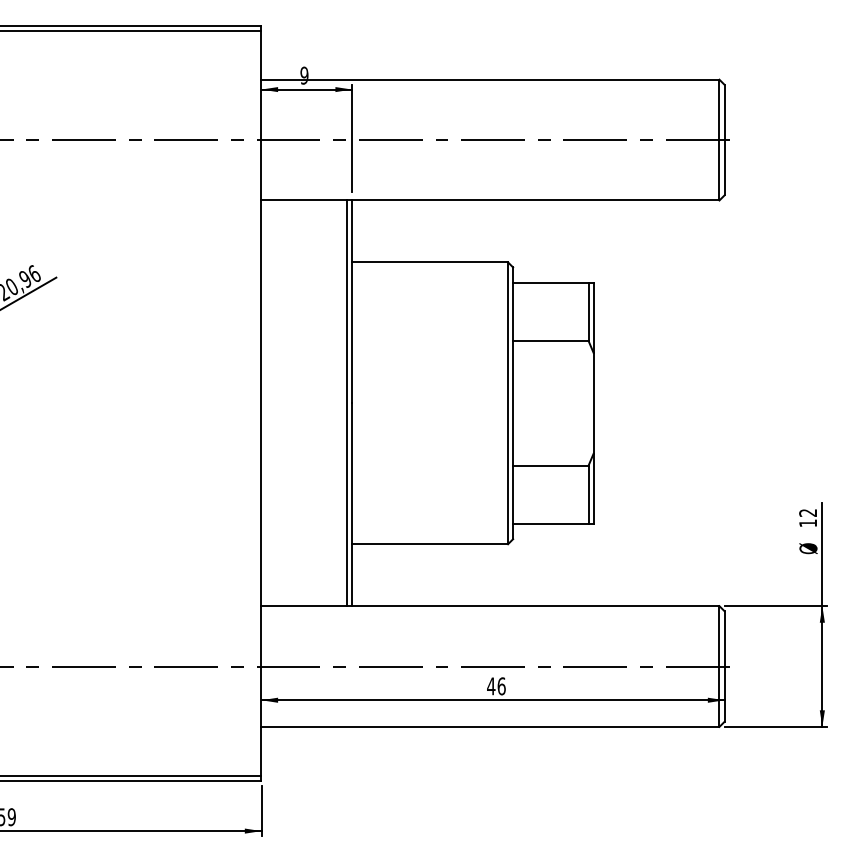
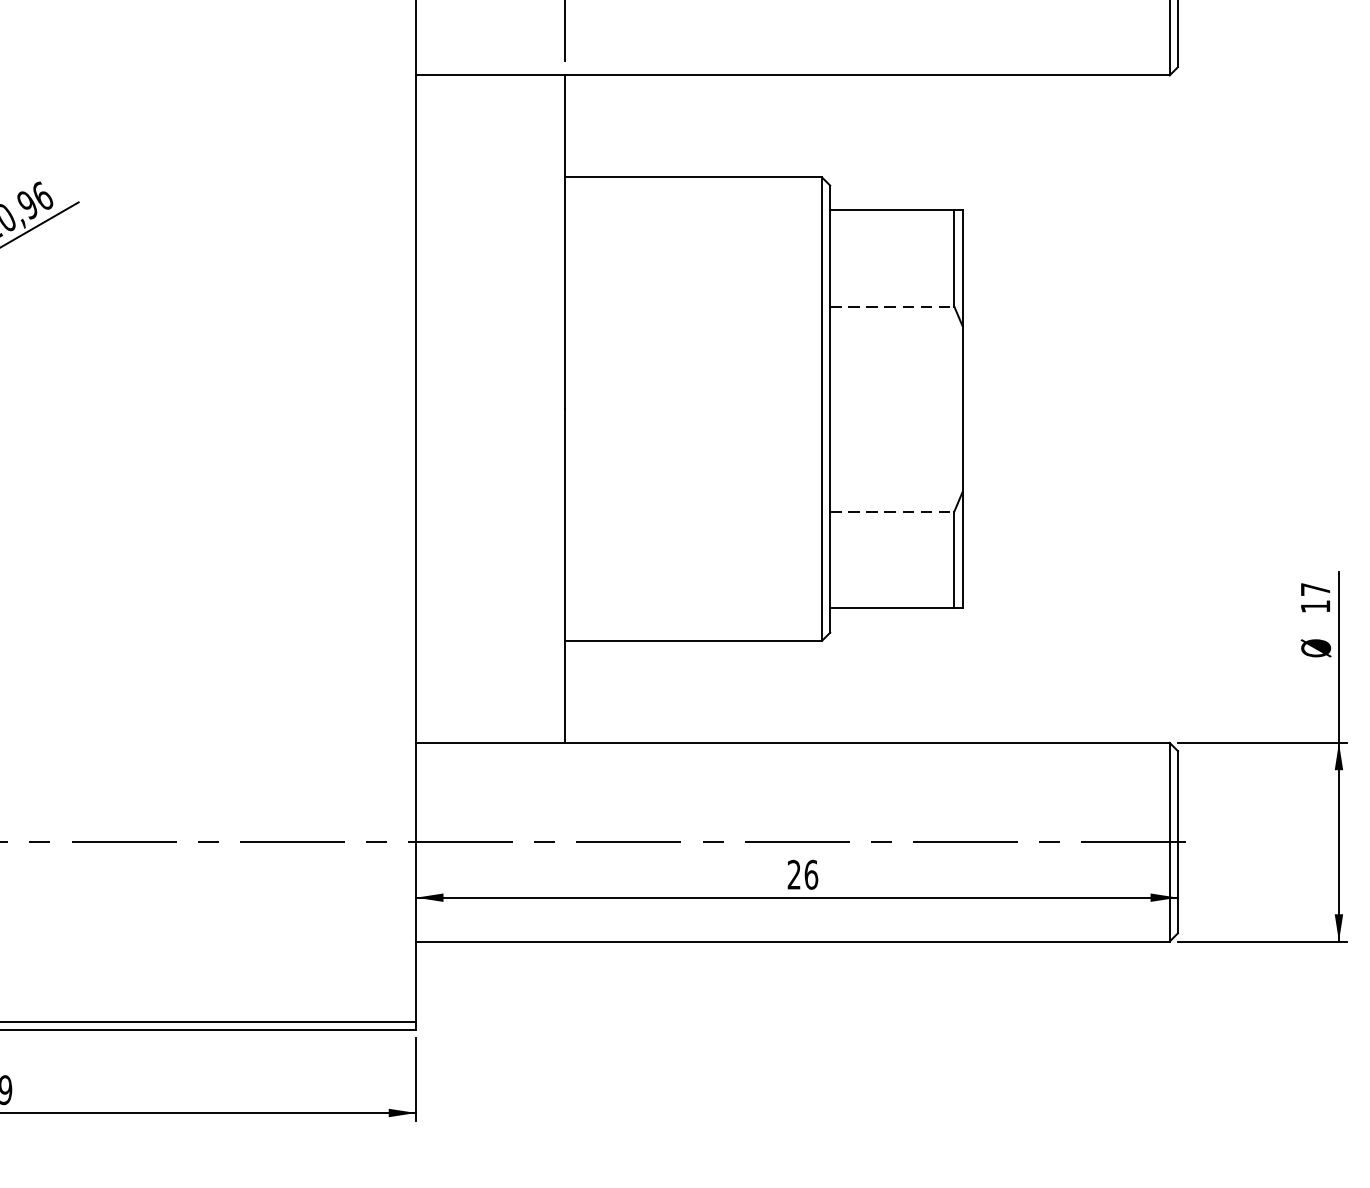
line: (550, 341) -> (891, 307), solid -> dashed
line: (347, 403) -> (557, 409), removed
line: (550, 465) -> (891, 511), solid -> dashed
text: (807, 512) -> (1314, 588), 12 -> 17
text: (491, 686) -> (794, 875), 46 -> 26

